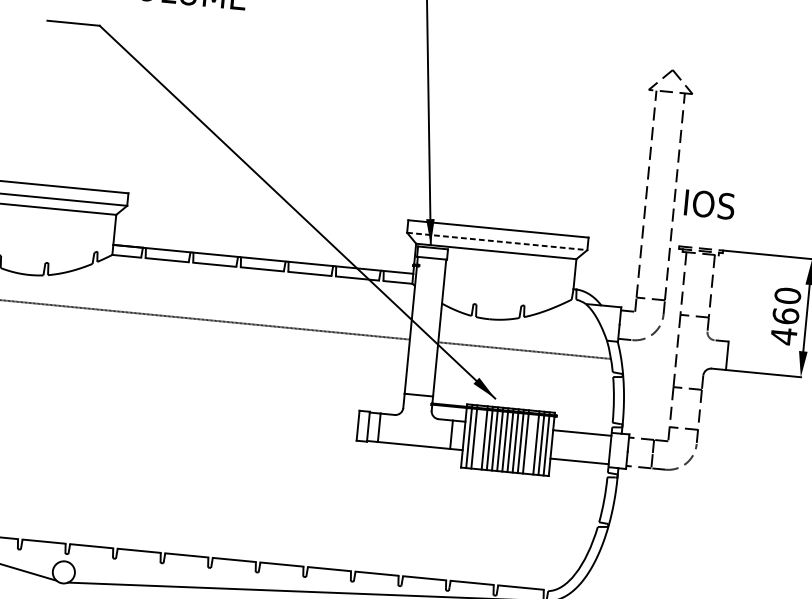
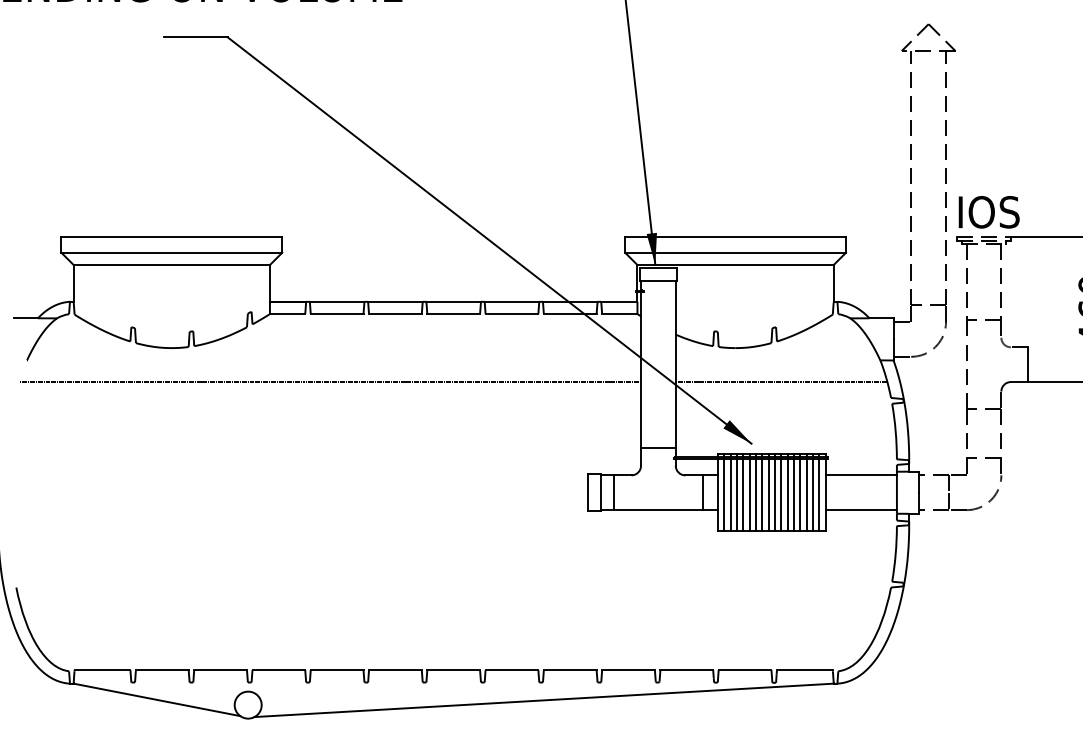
text: (709, 204) -> (988, 212), moved
line: (498, 241) -> (736, 252), dashed -> solid
line: (479, 437) -> (737, 492), added
line: (531, 442) -> (800, 492), added

